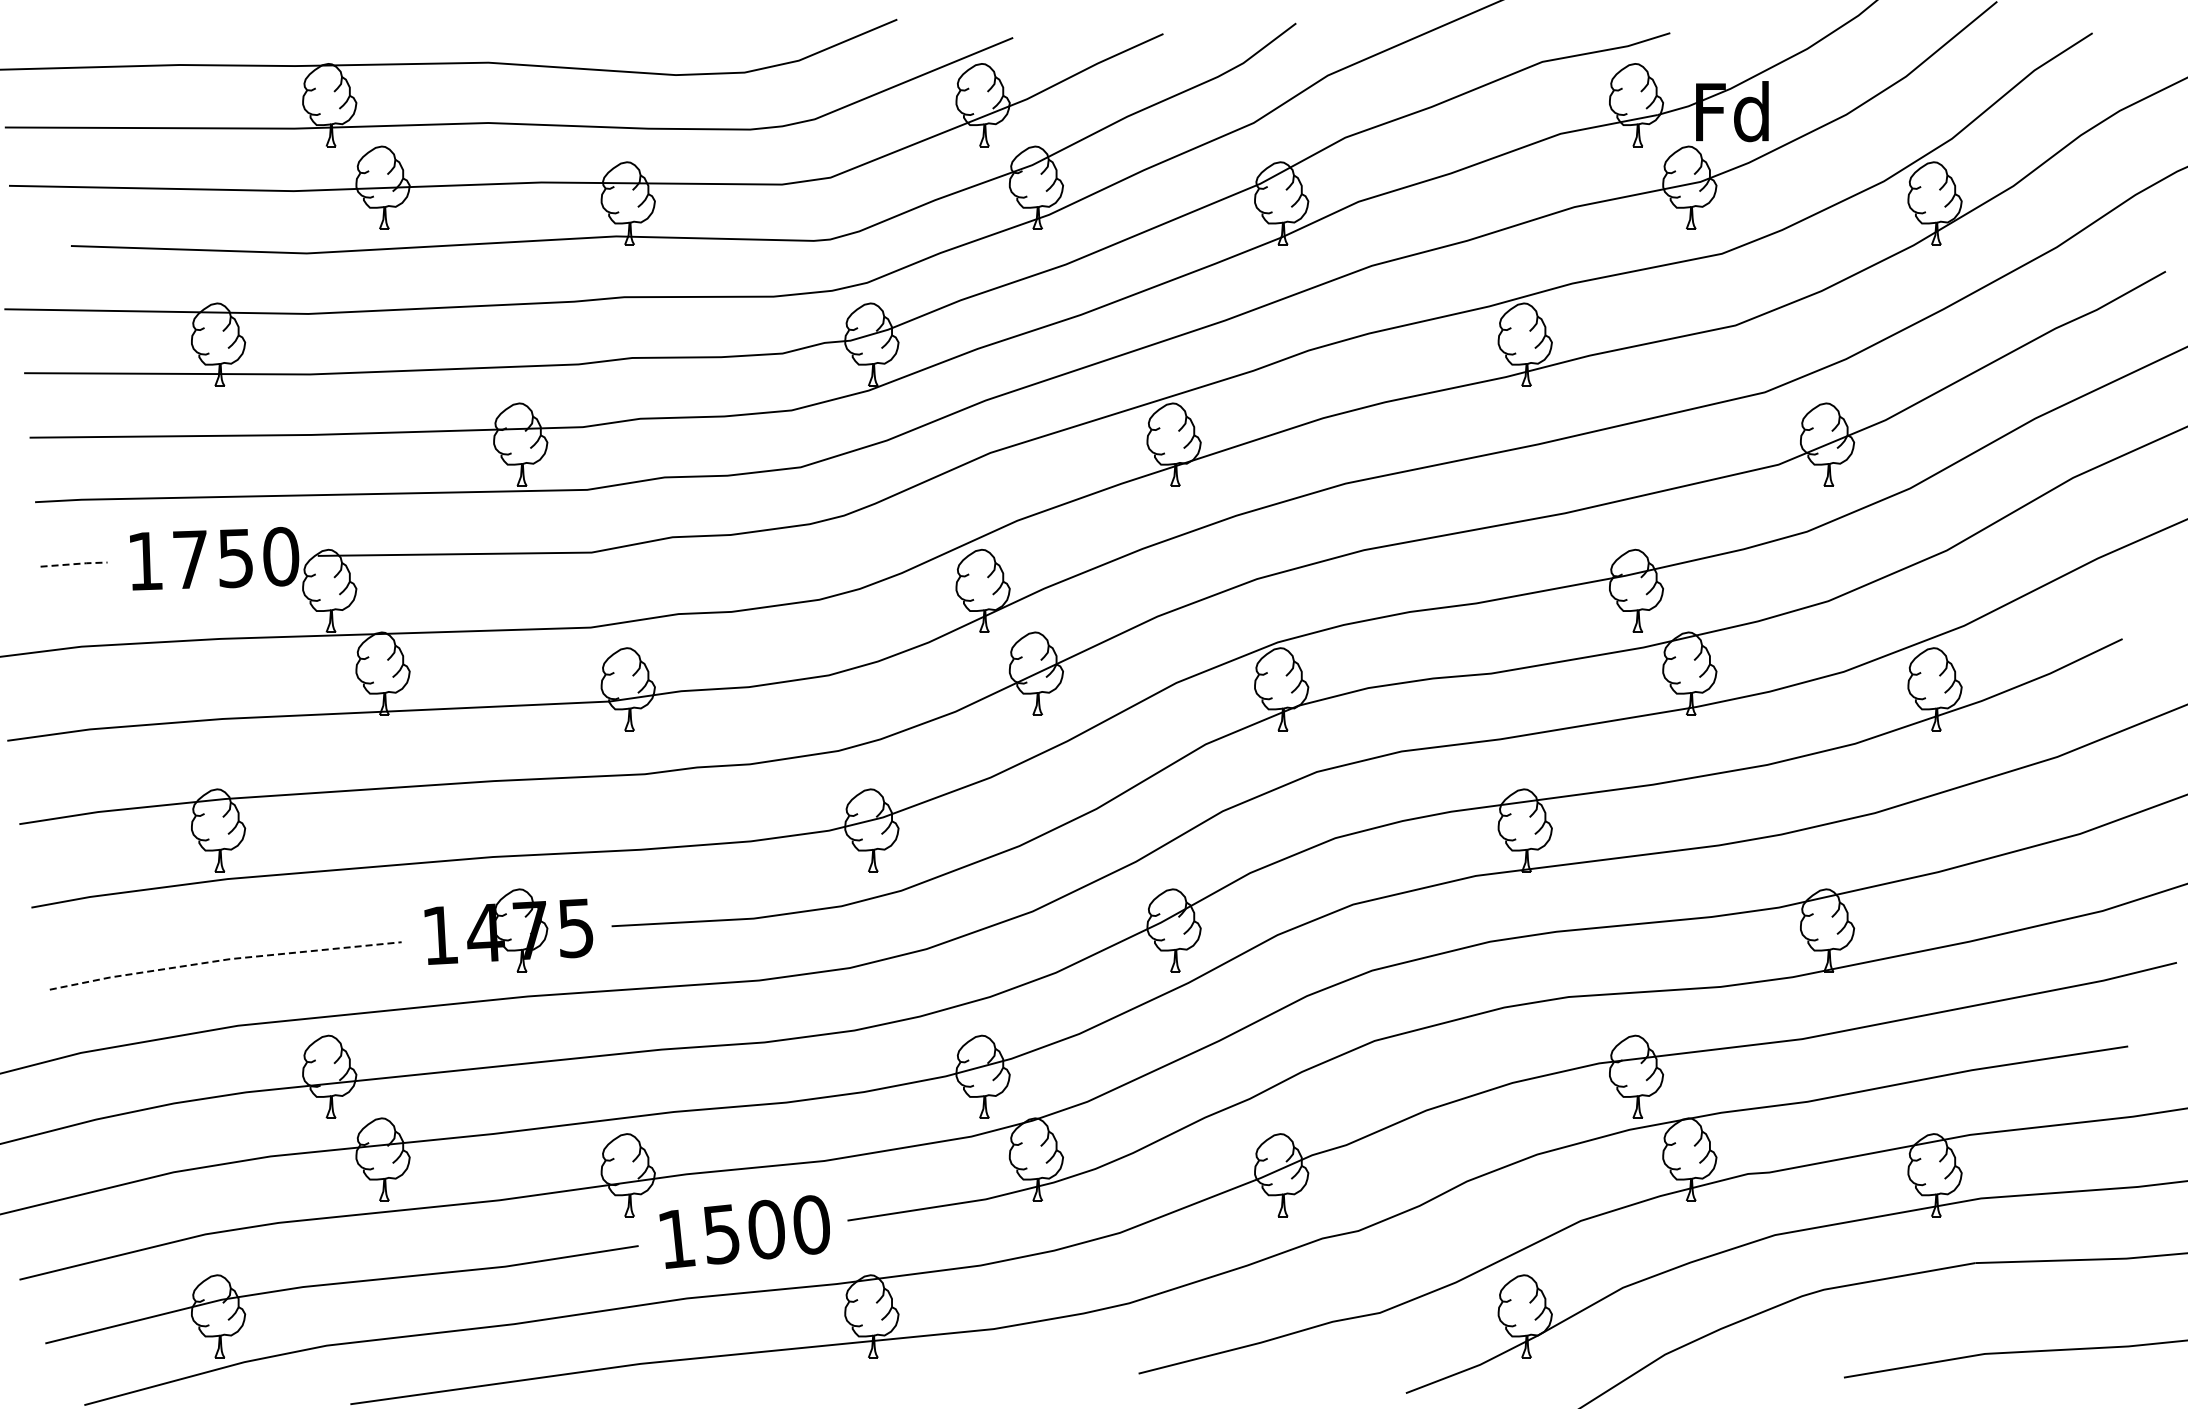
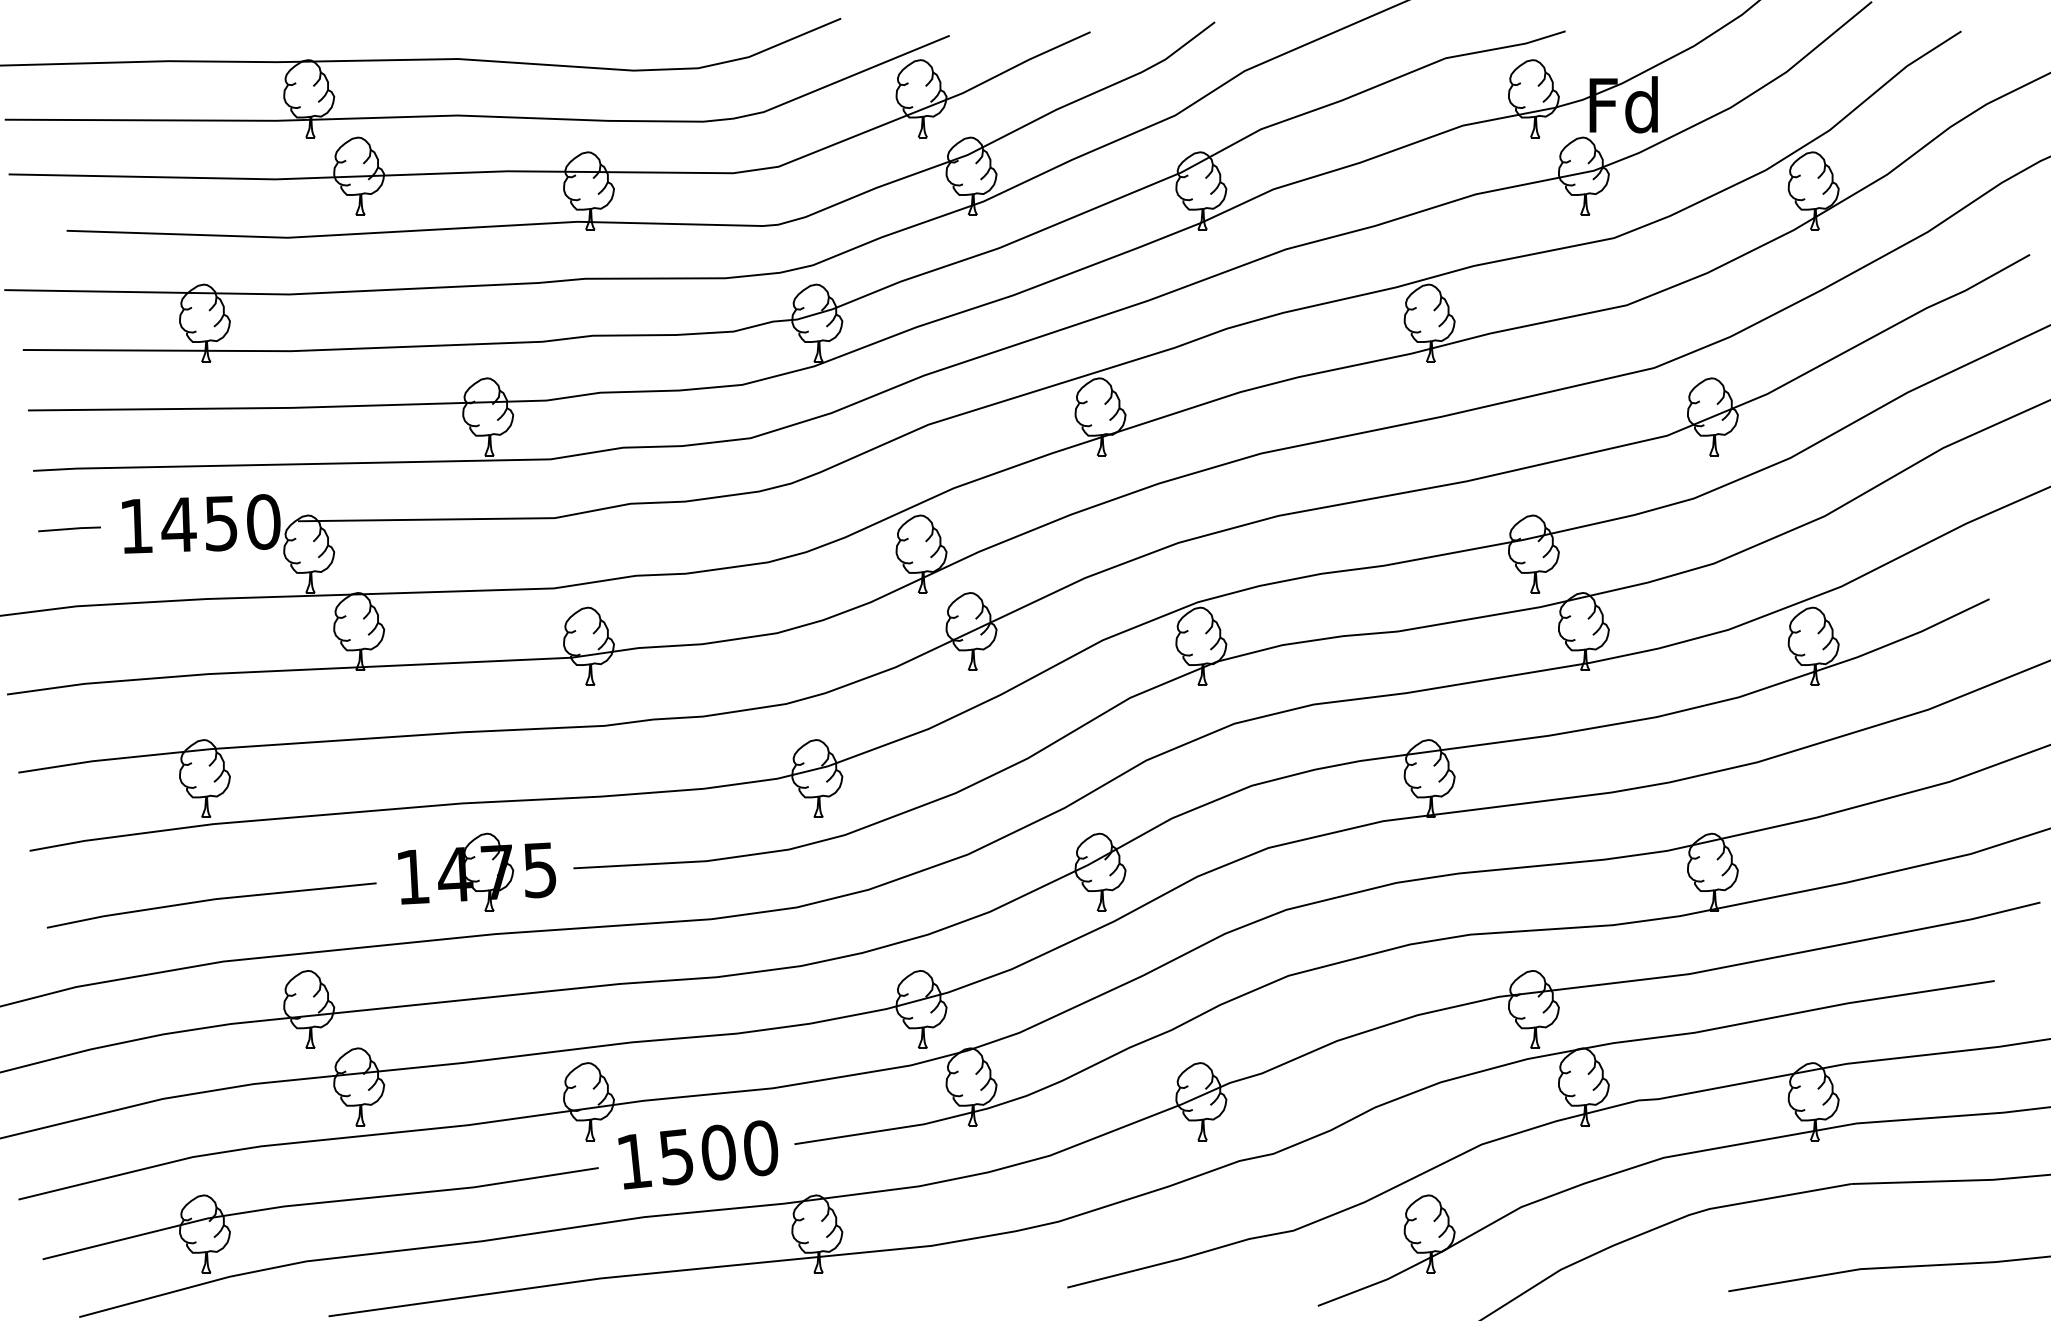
text: (190, 559) -> (178, 524), 1750 -> 1450
line: (75, 564) -> (70, 529), dashed -> solid
line: (225, 959) -> (211, 899), dashed -> solid

